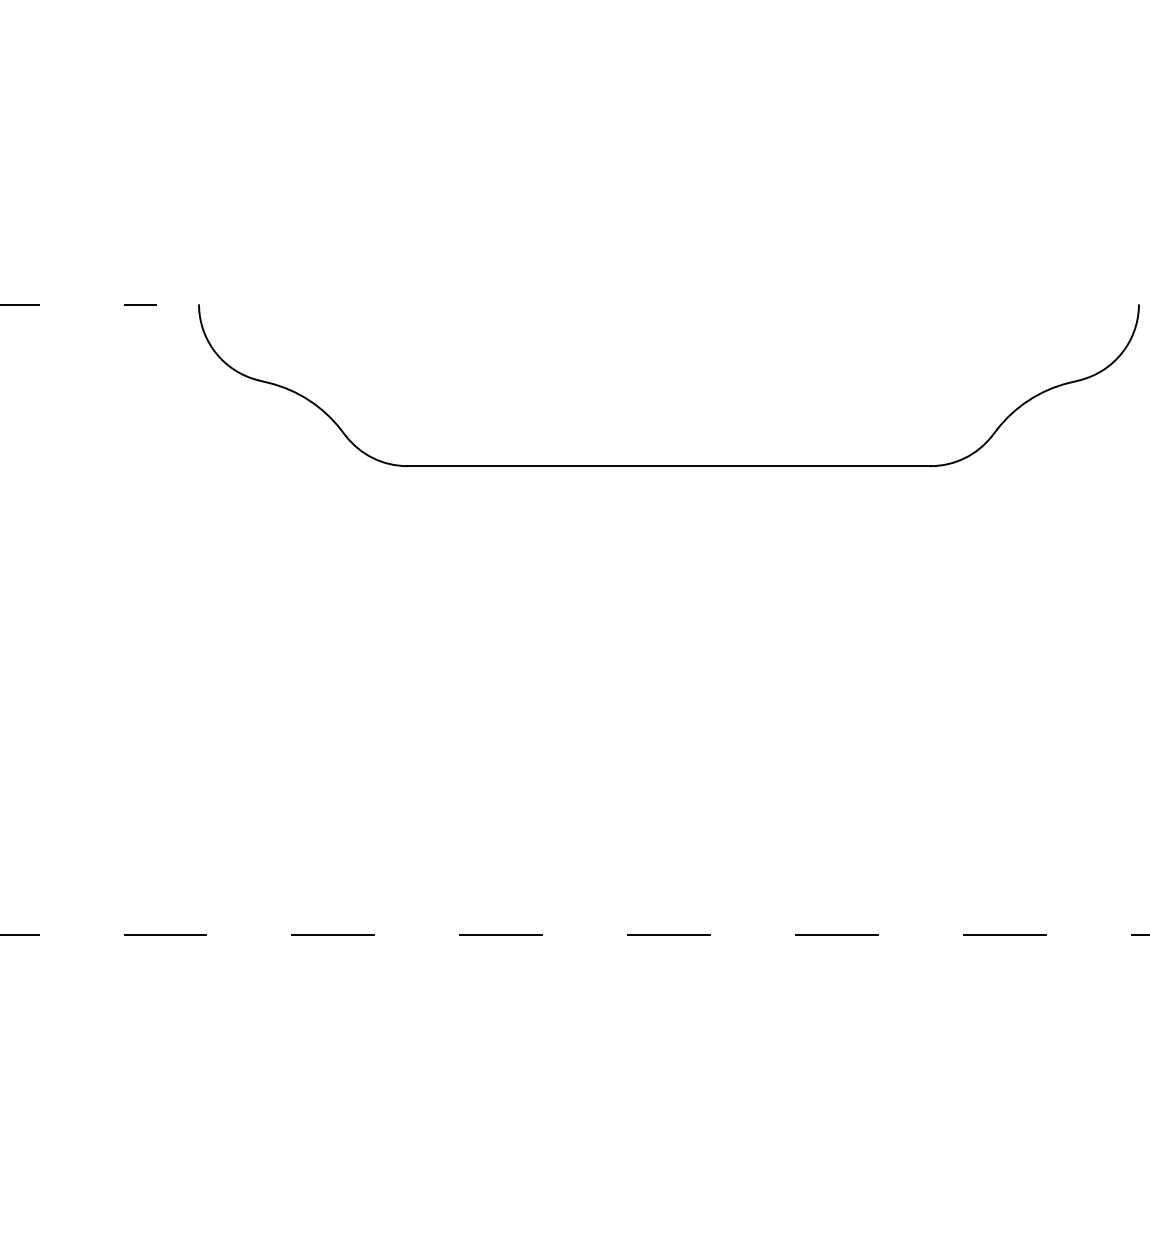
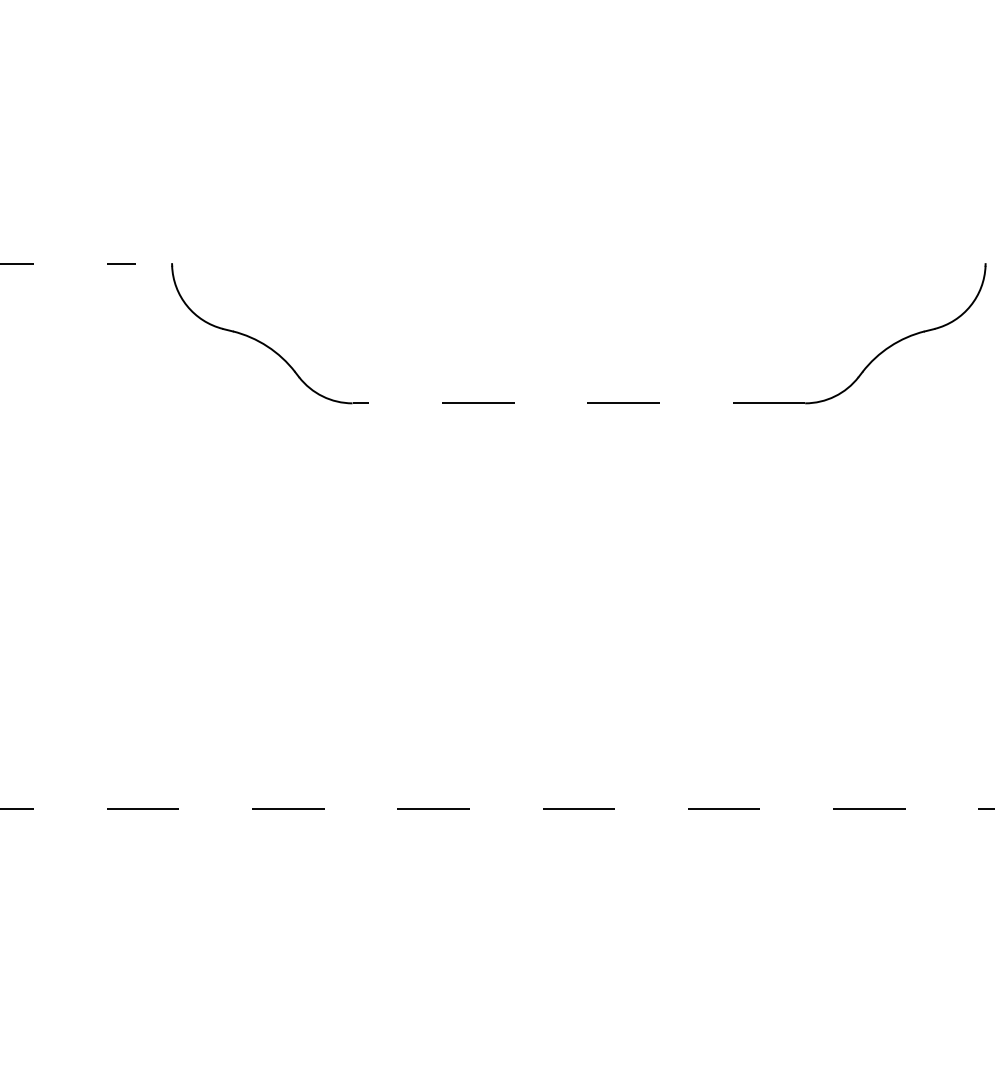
line: (669, 466) -> (579, 403), solid -> dashed

